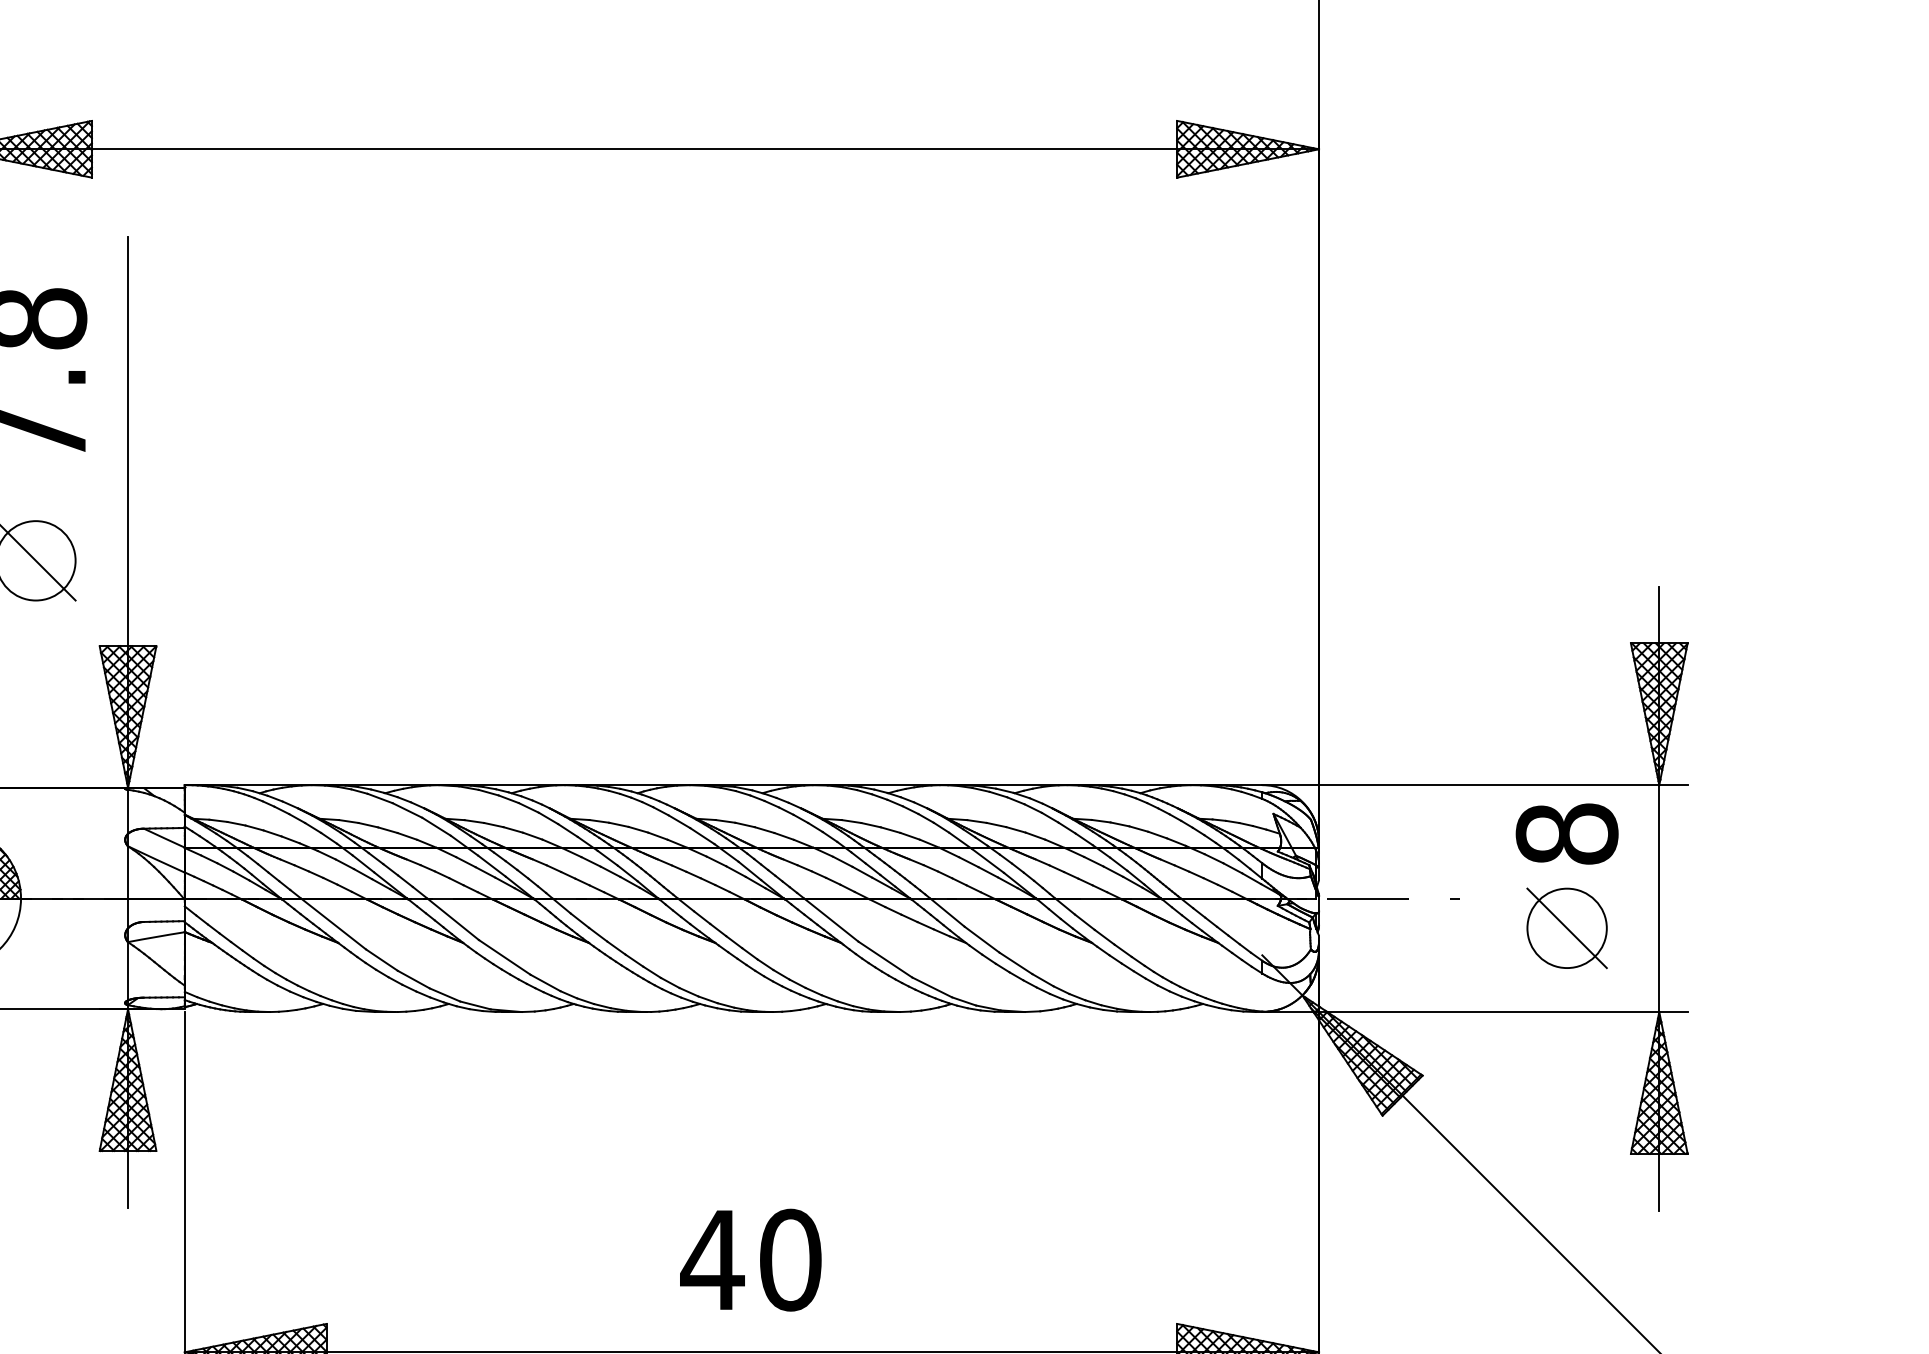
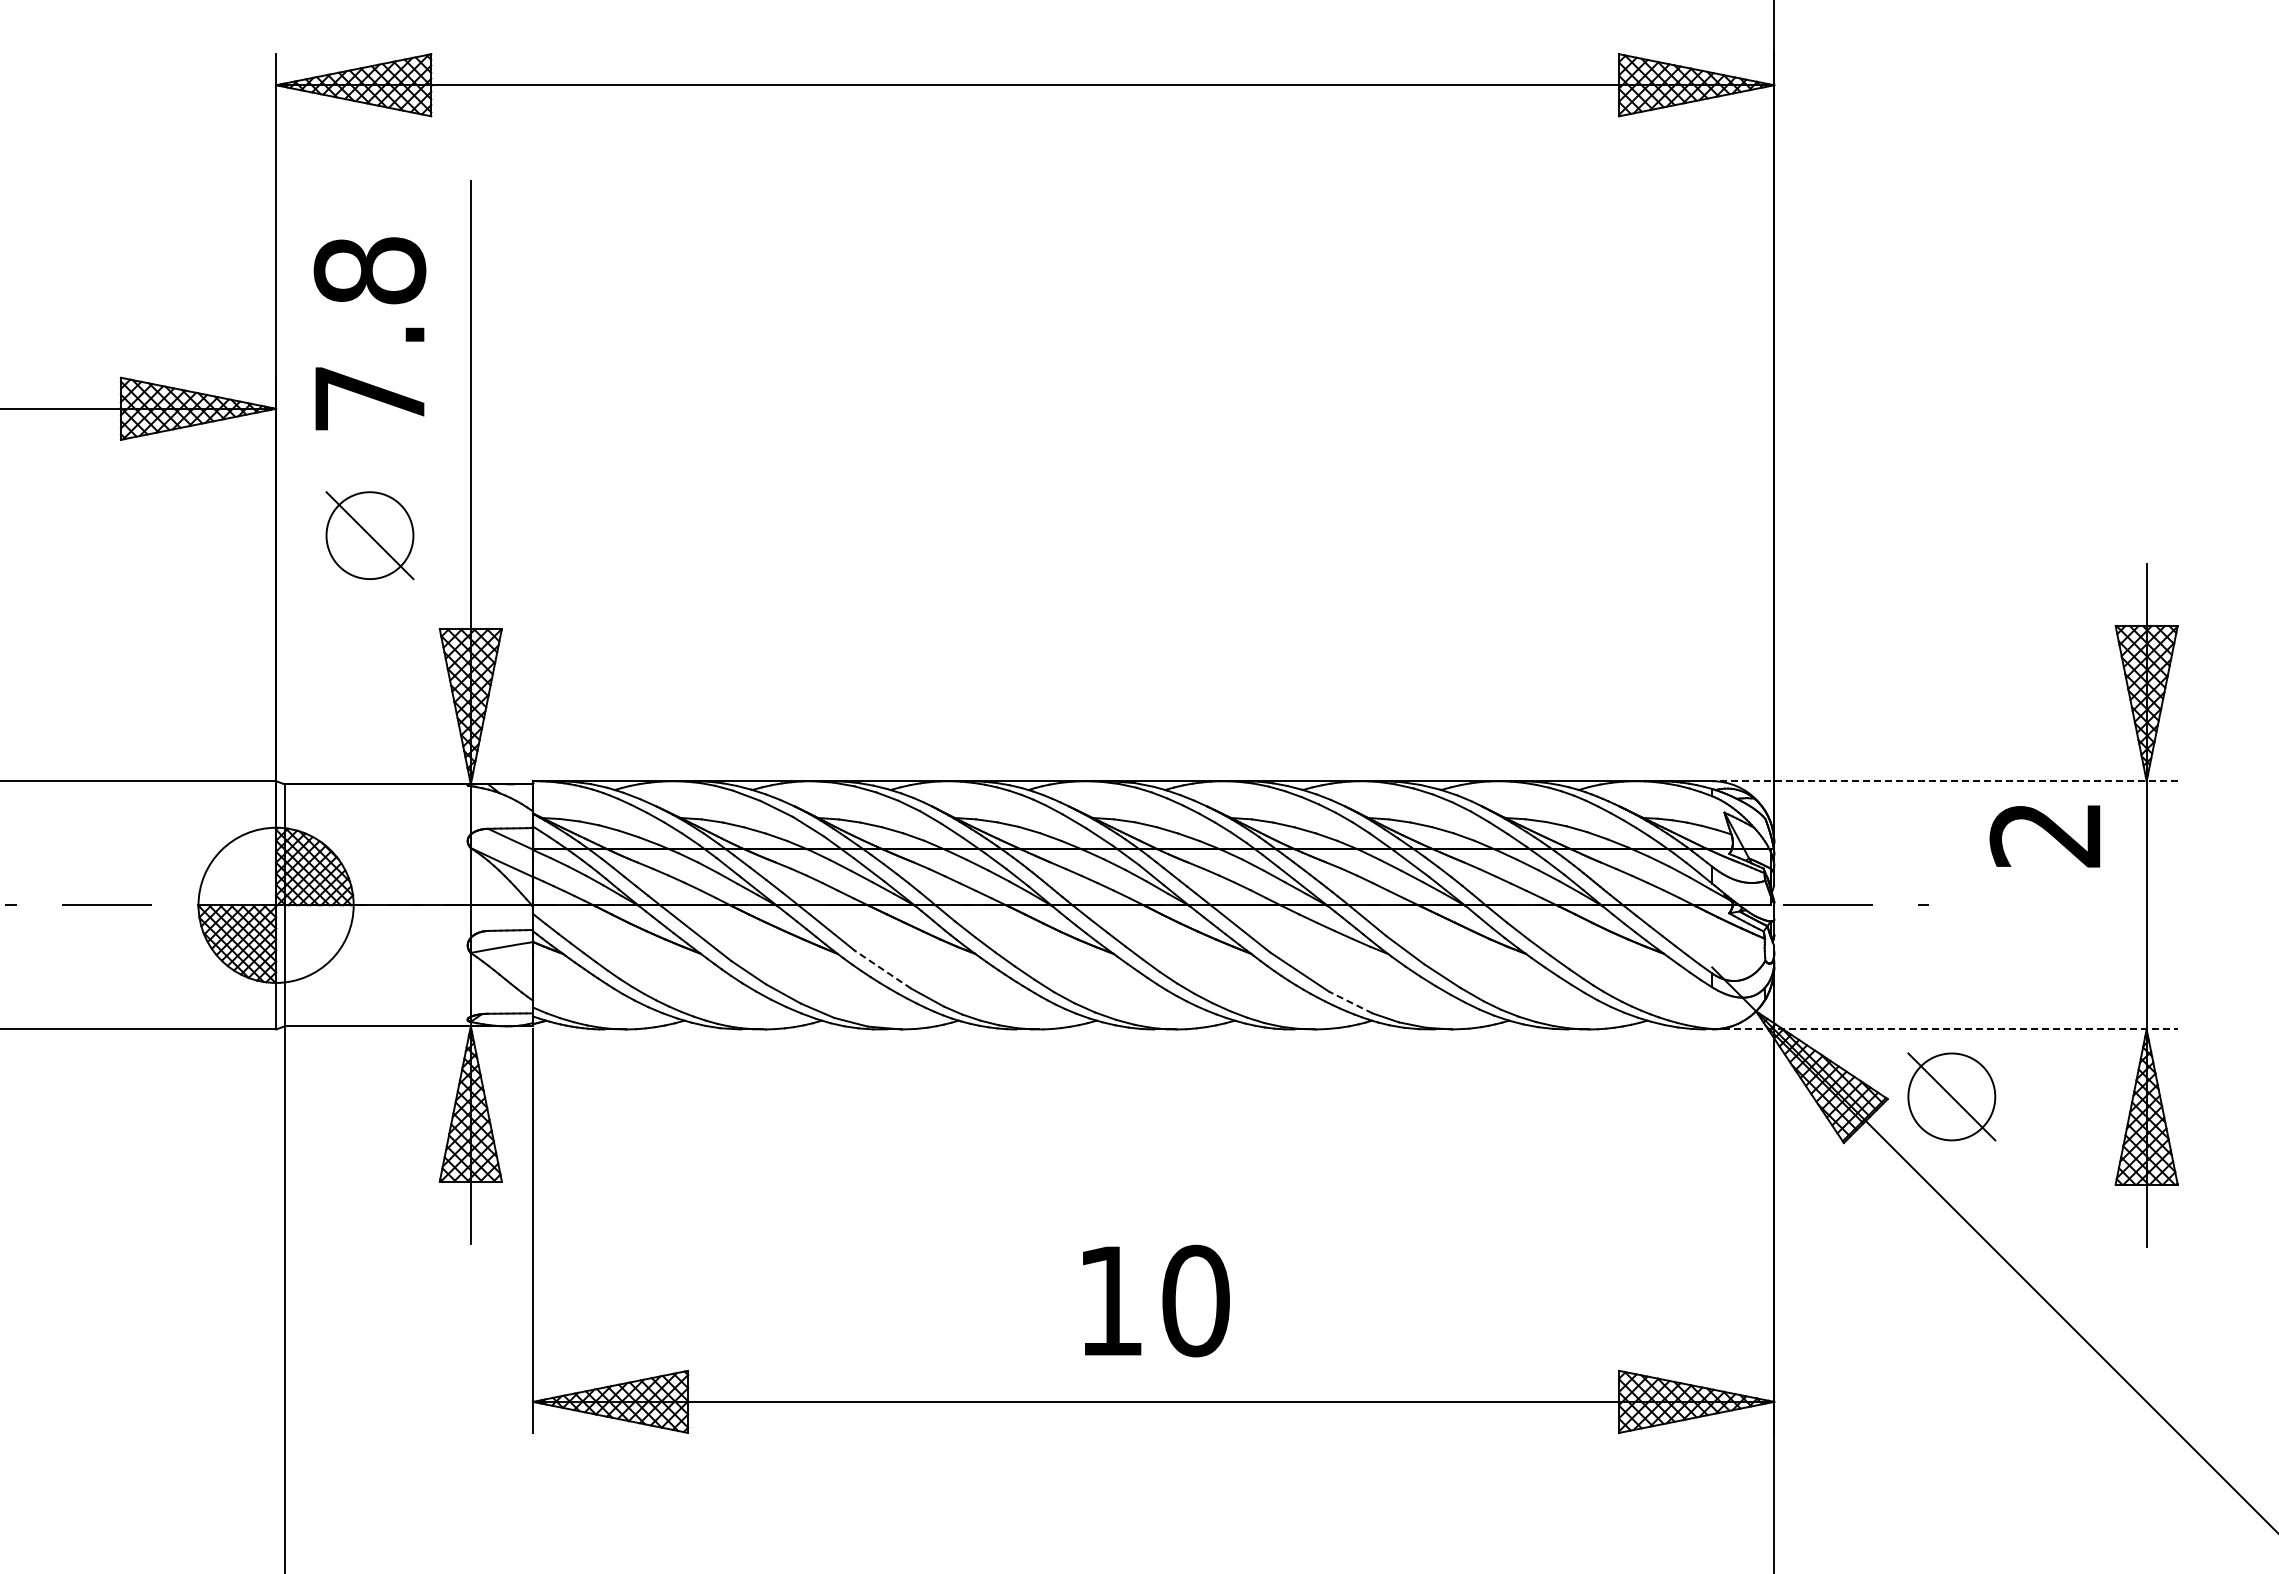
line: (1474, 785) -> (1944, 781), solid -> dashed
text: (1566, 833) -> (2045, 834), 8 -> 2
part: (1566, 927) -> (1951, 1096), moved
line: (505, 957) -> (883, 969), solid -> dashed
line: (931, 987) -> (1350, 1002), solid -> dashed
line: (1474, 1012) -> (1944, 1029), solid -> dashed
text: (712, 1259) -> (1110, 1300), 40 -> 10

